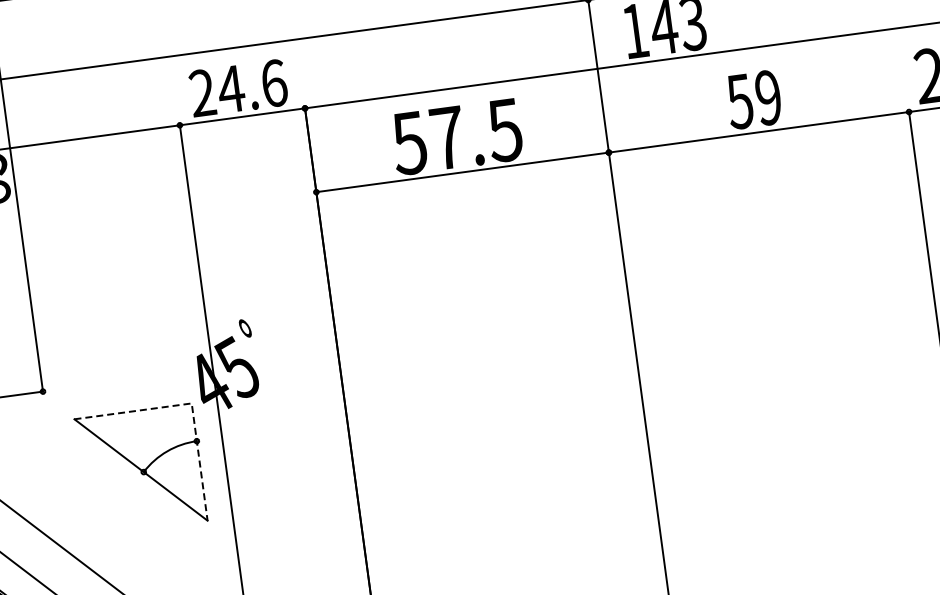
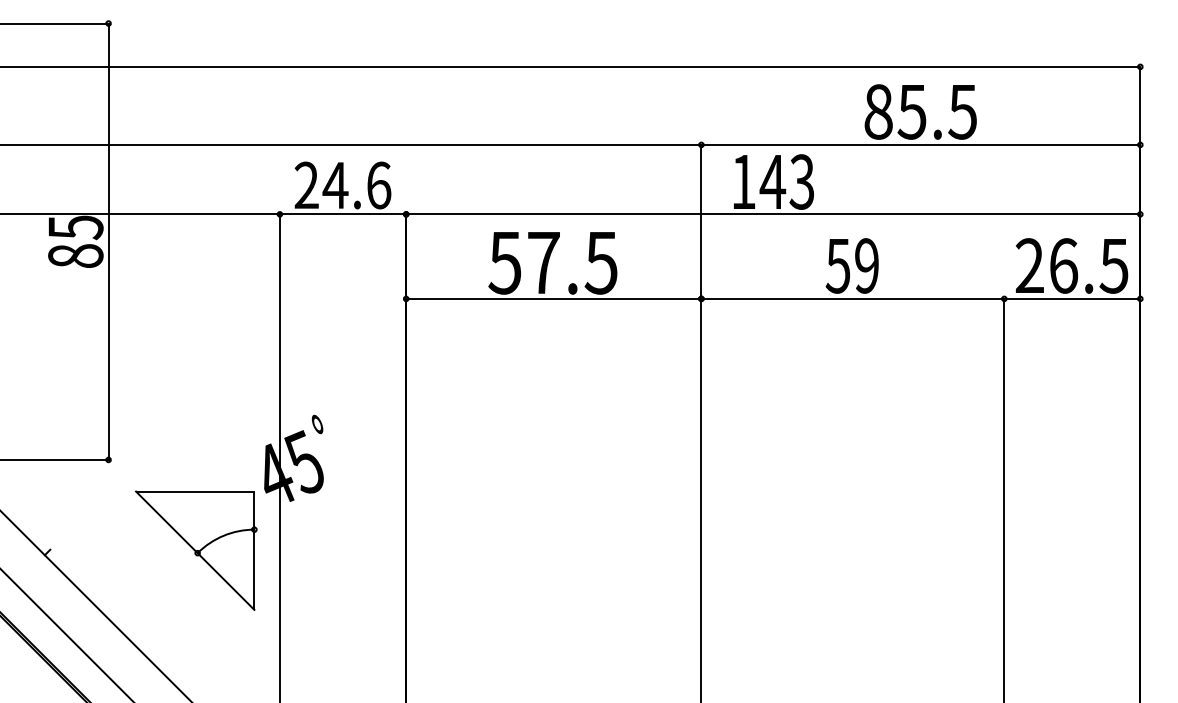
line: (191, 403) -> (254, 491), dashed -> solid

